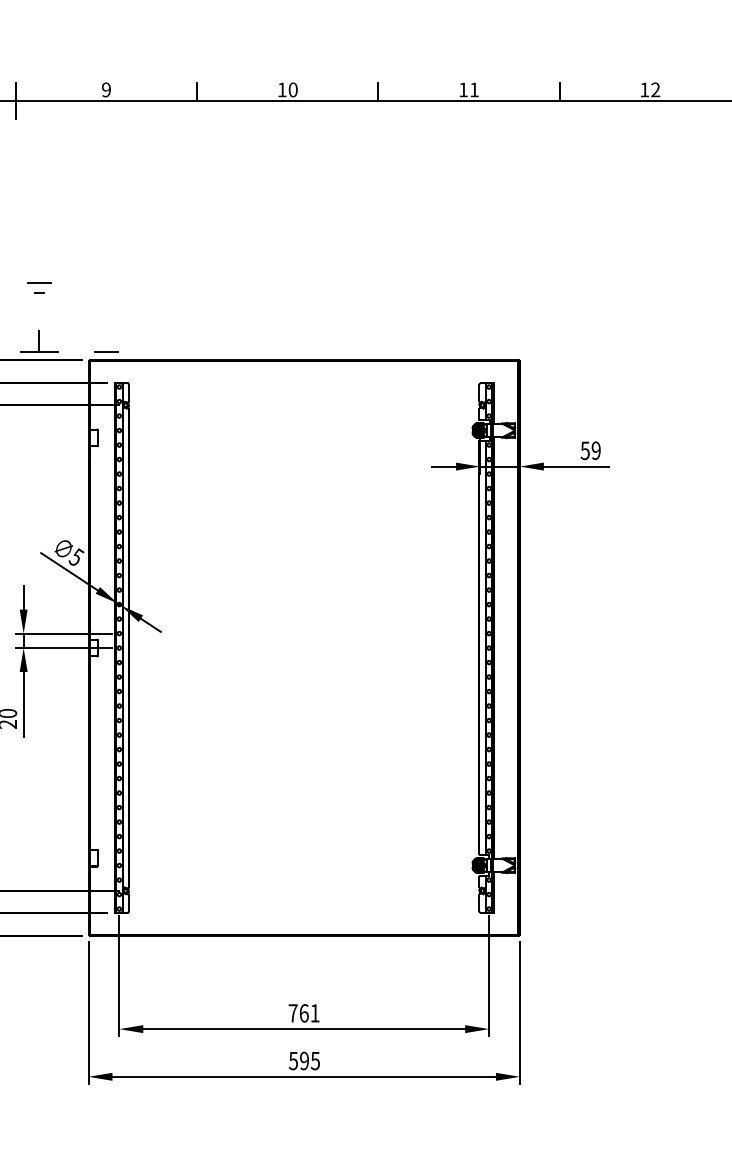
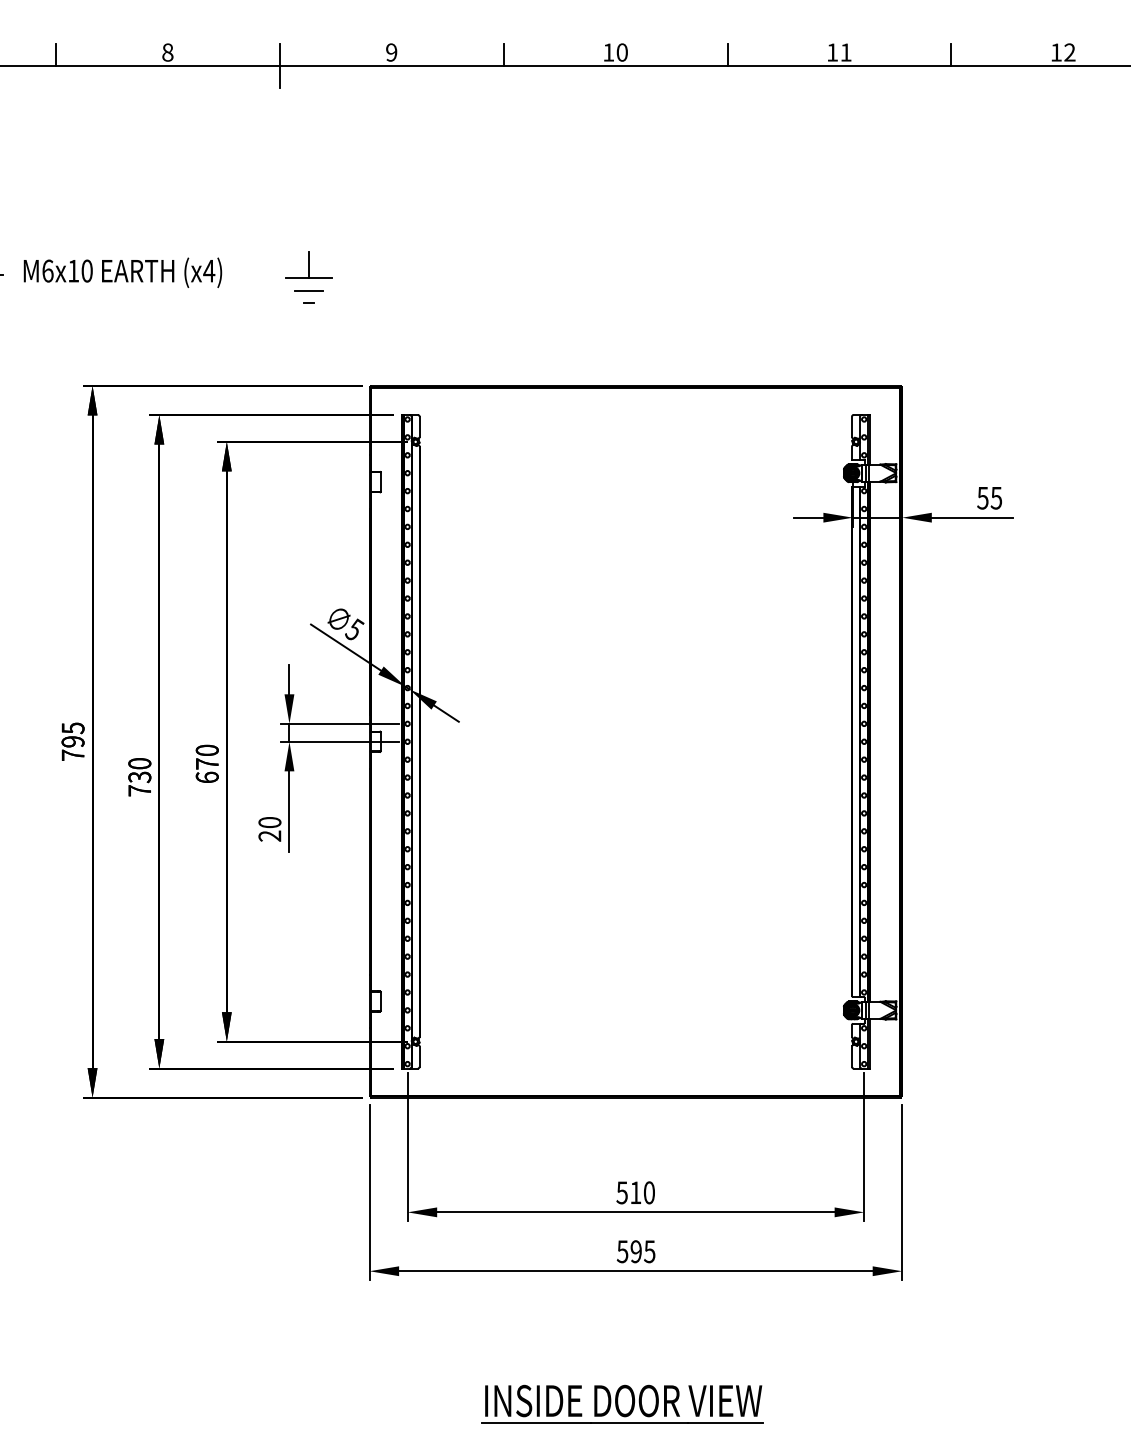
part: (39, 340) -> (308, 264), moved
line: (106, 352) -> (391, 376), removed
text: (596, 450) -> (996, 497), 59 -> 55
text: (303, 1013) -> (635, 1192), 761 -> 510

